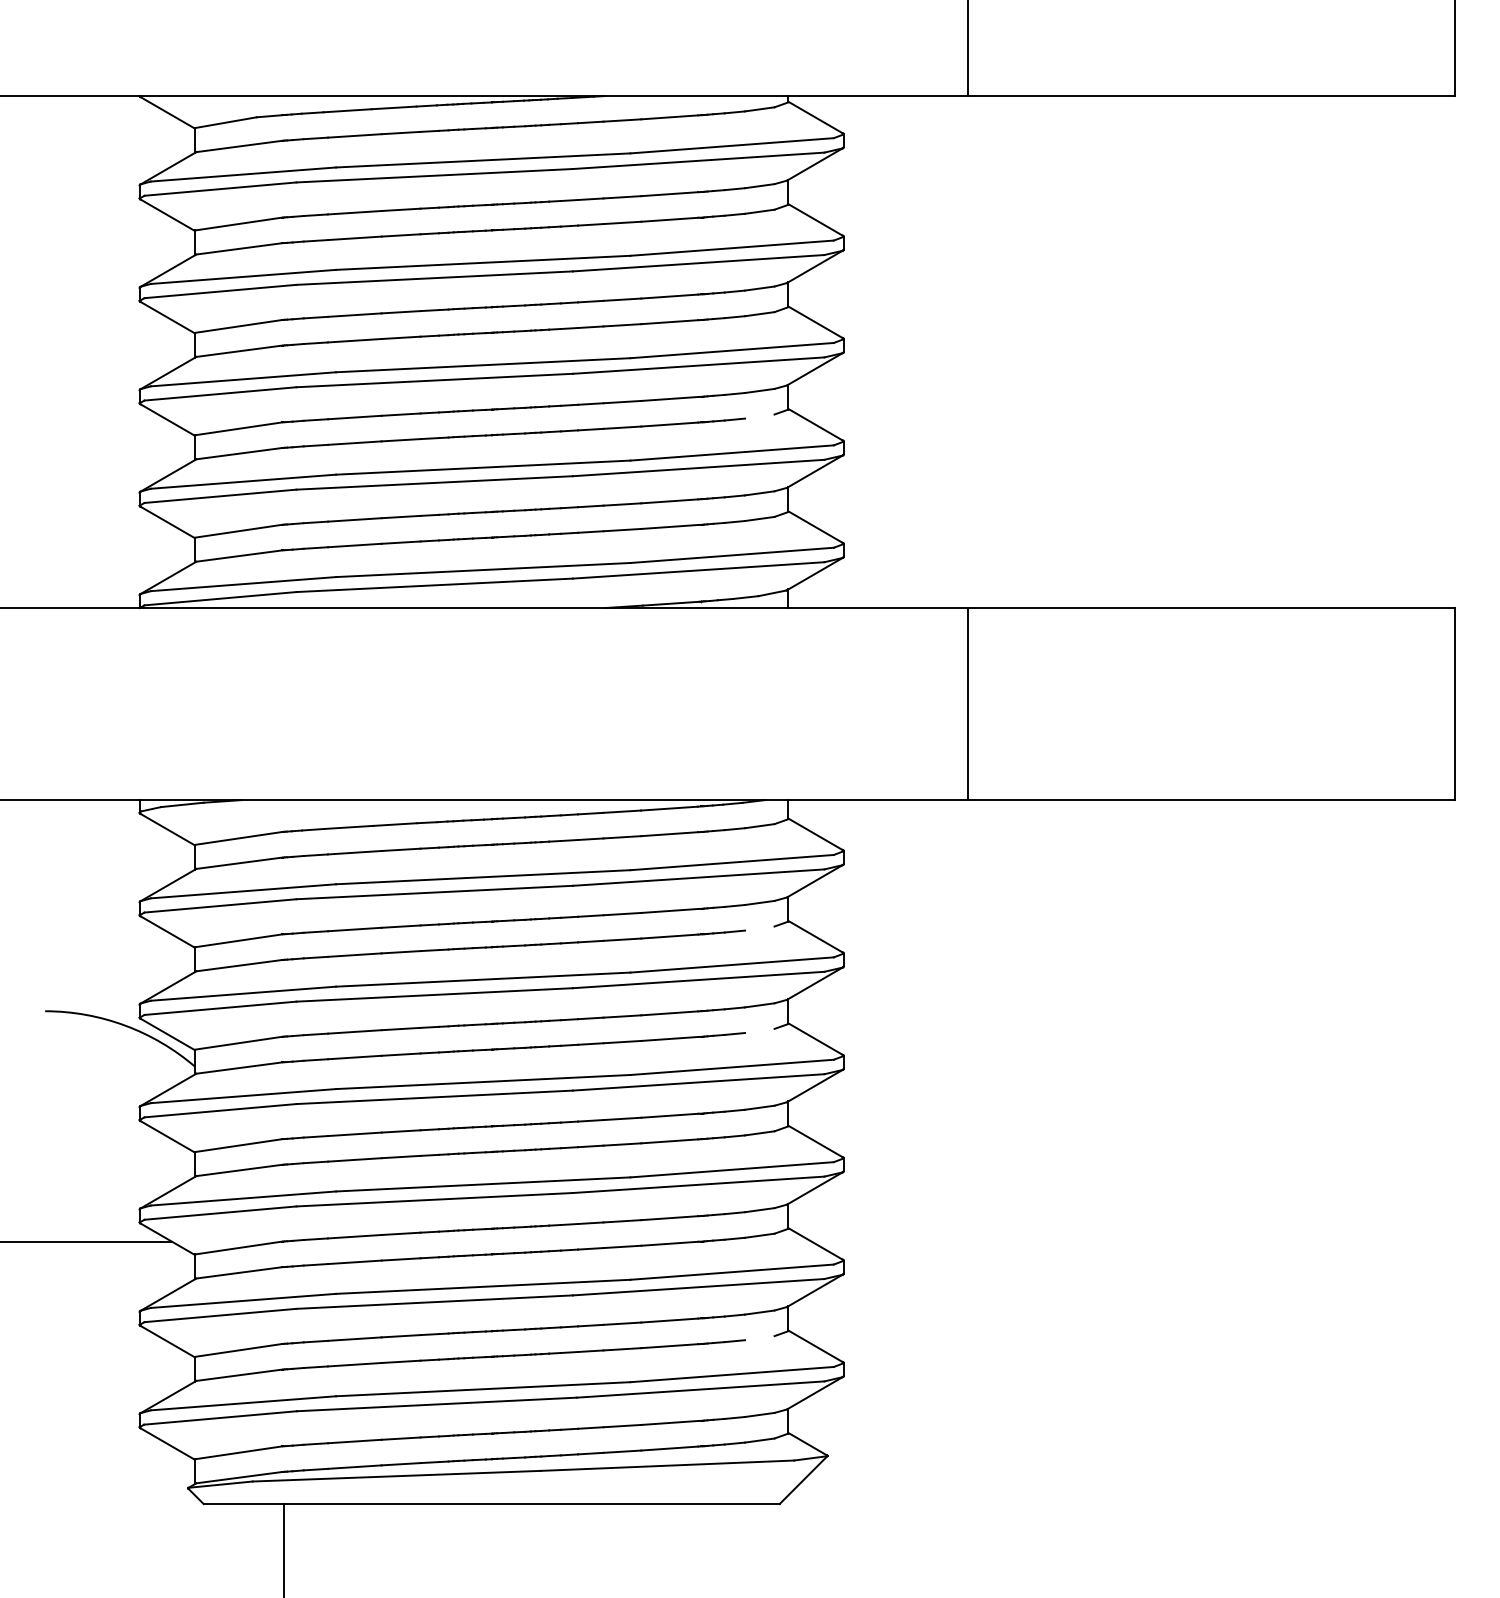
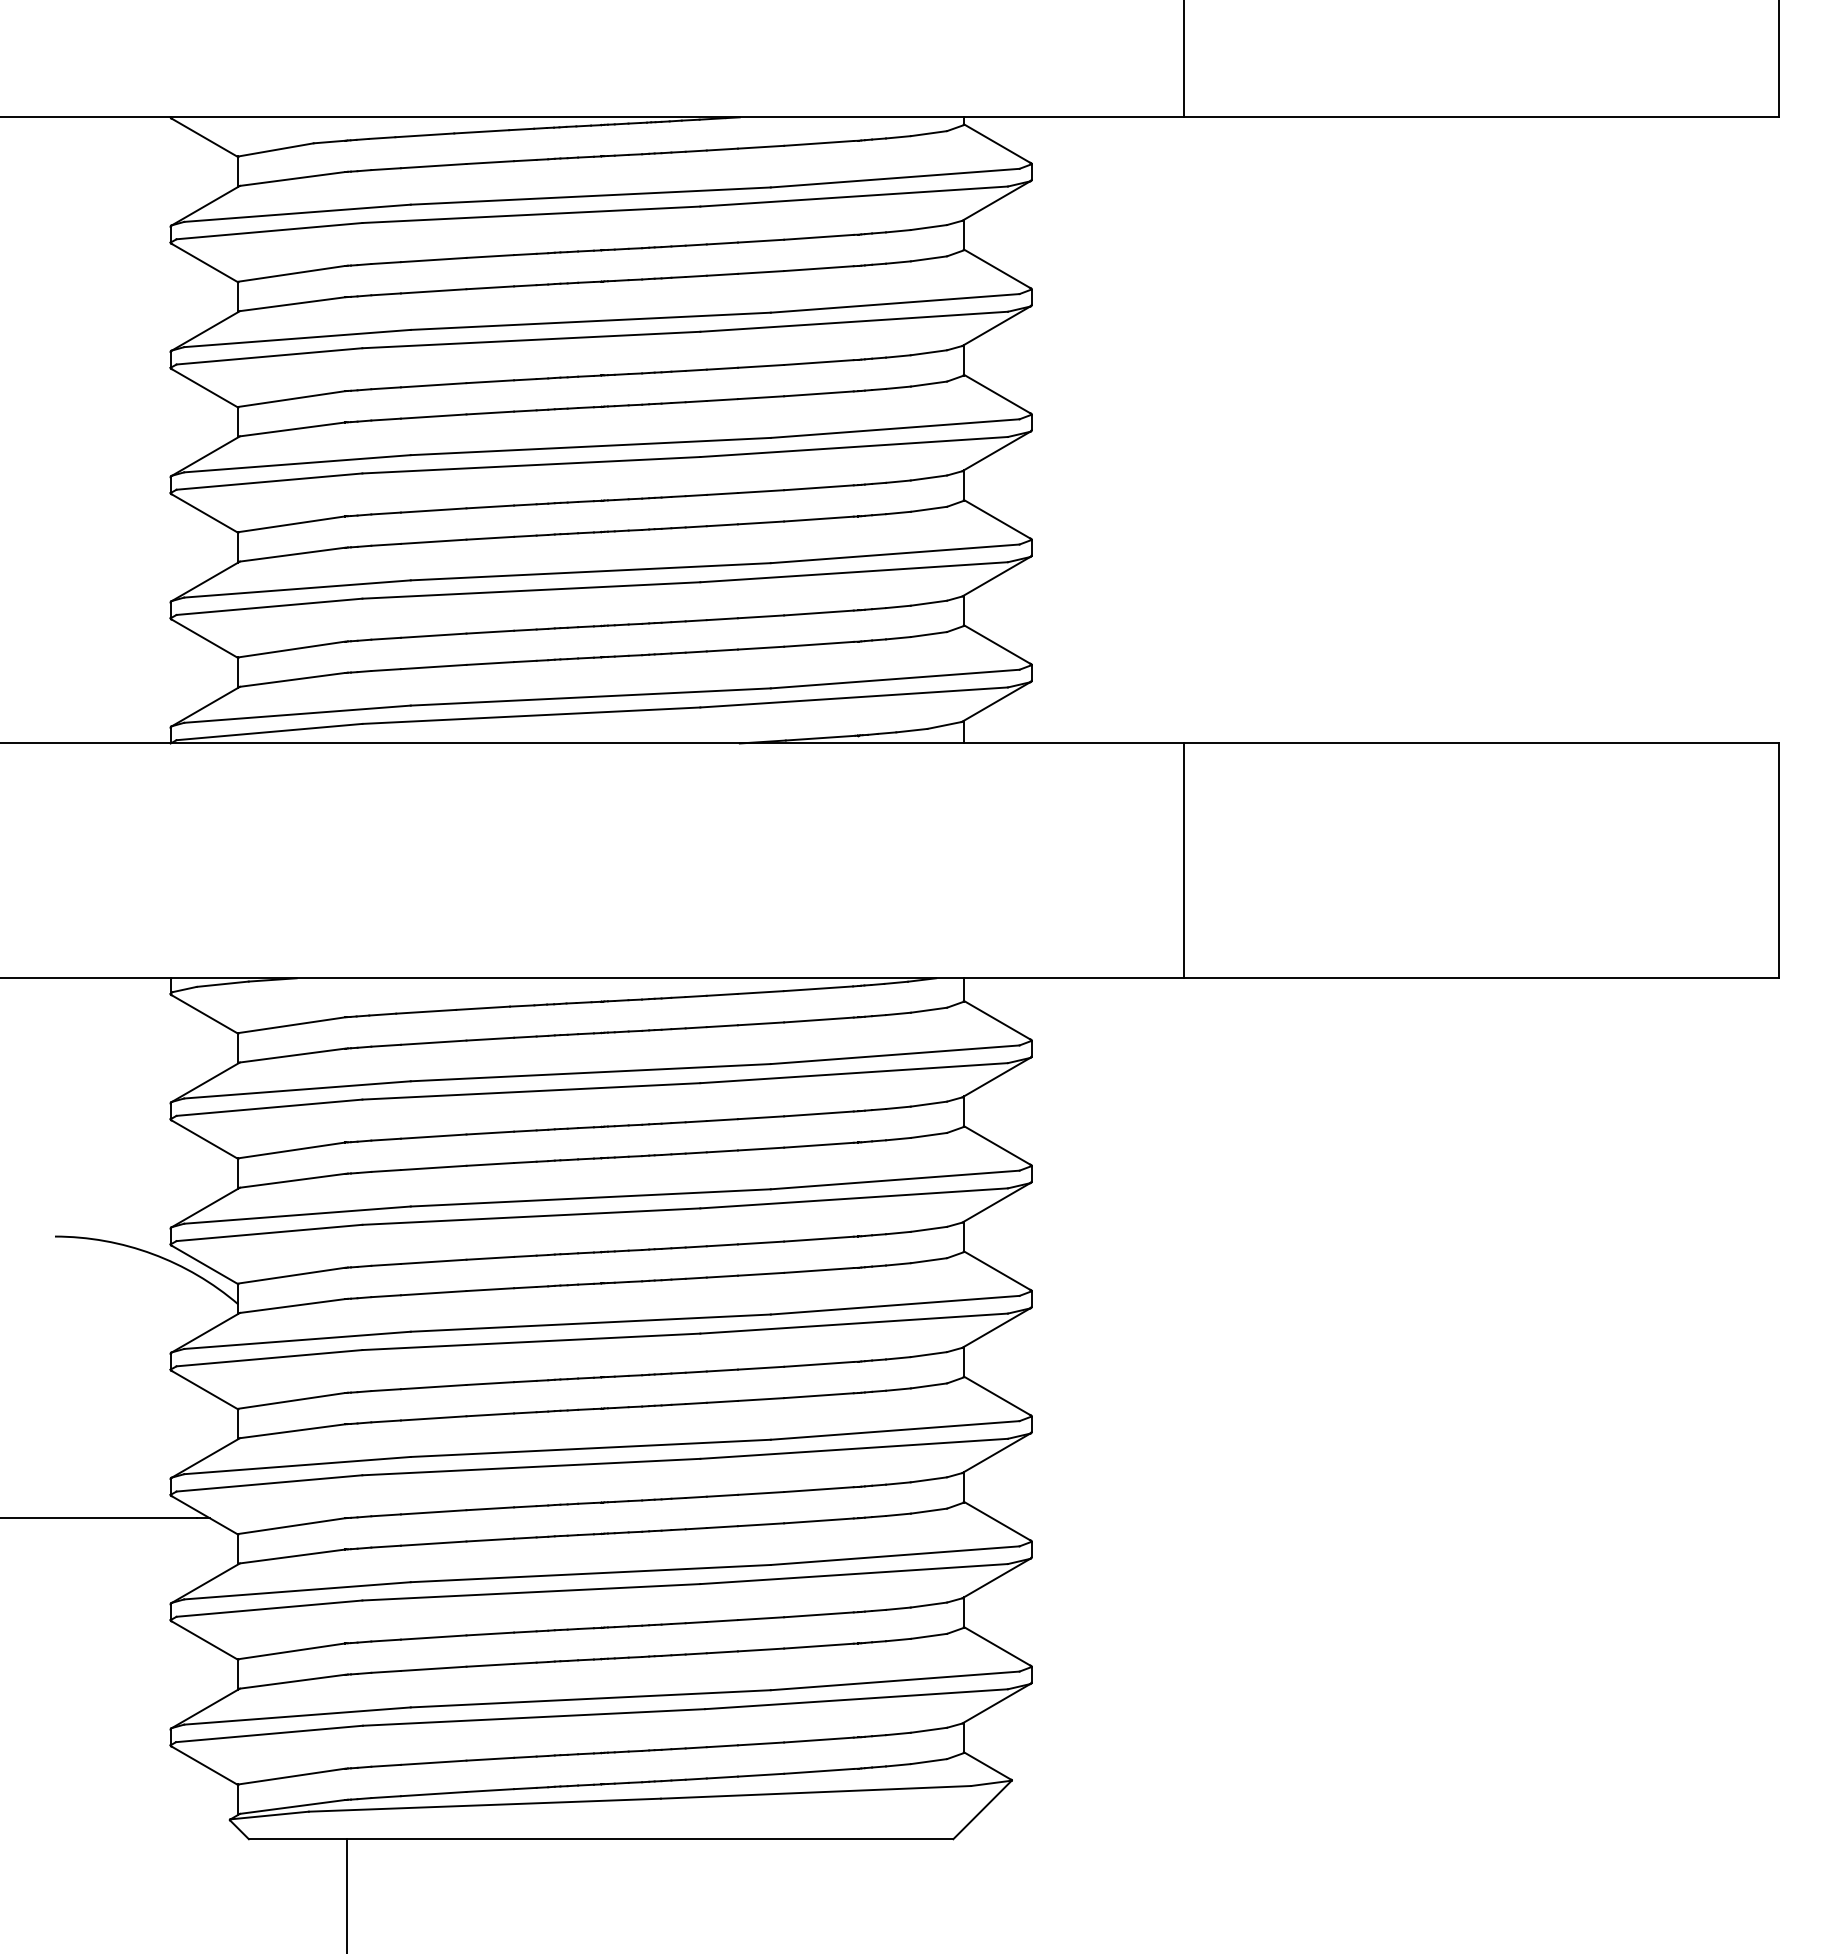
line: (759, 415) -> (928, 508), added
line: (759, 927) -> (928, 1134), added
line: (759, 1030) -> (928, 1260), added
line: (759, 1337) -> (928, 1635), added

